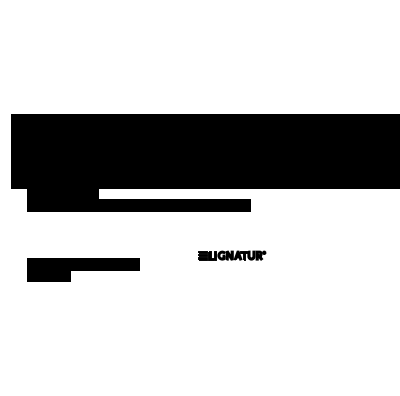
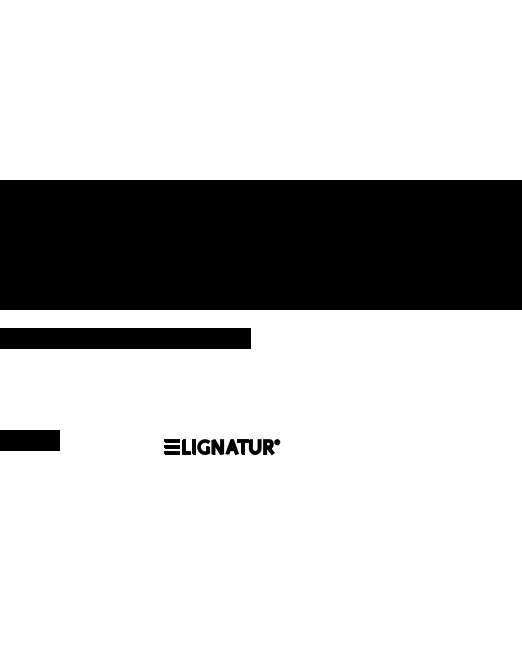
part: (232, 255) -> (222, 446), moved

